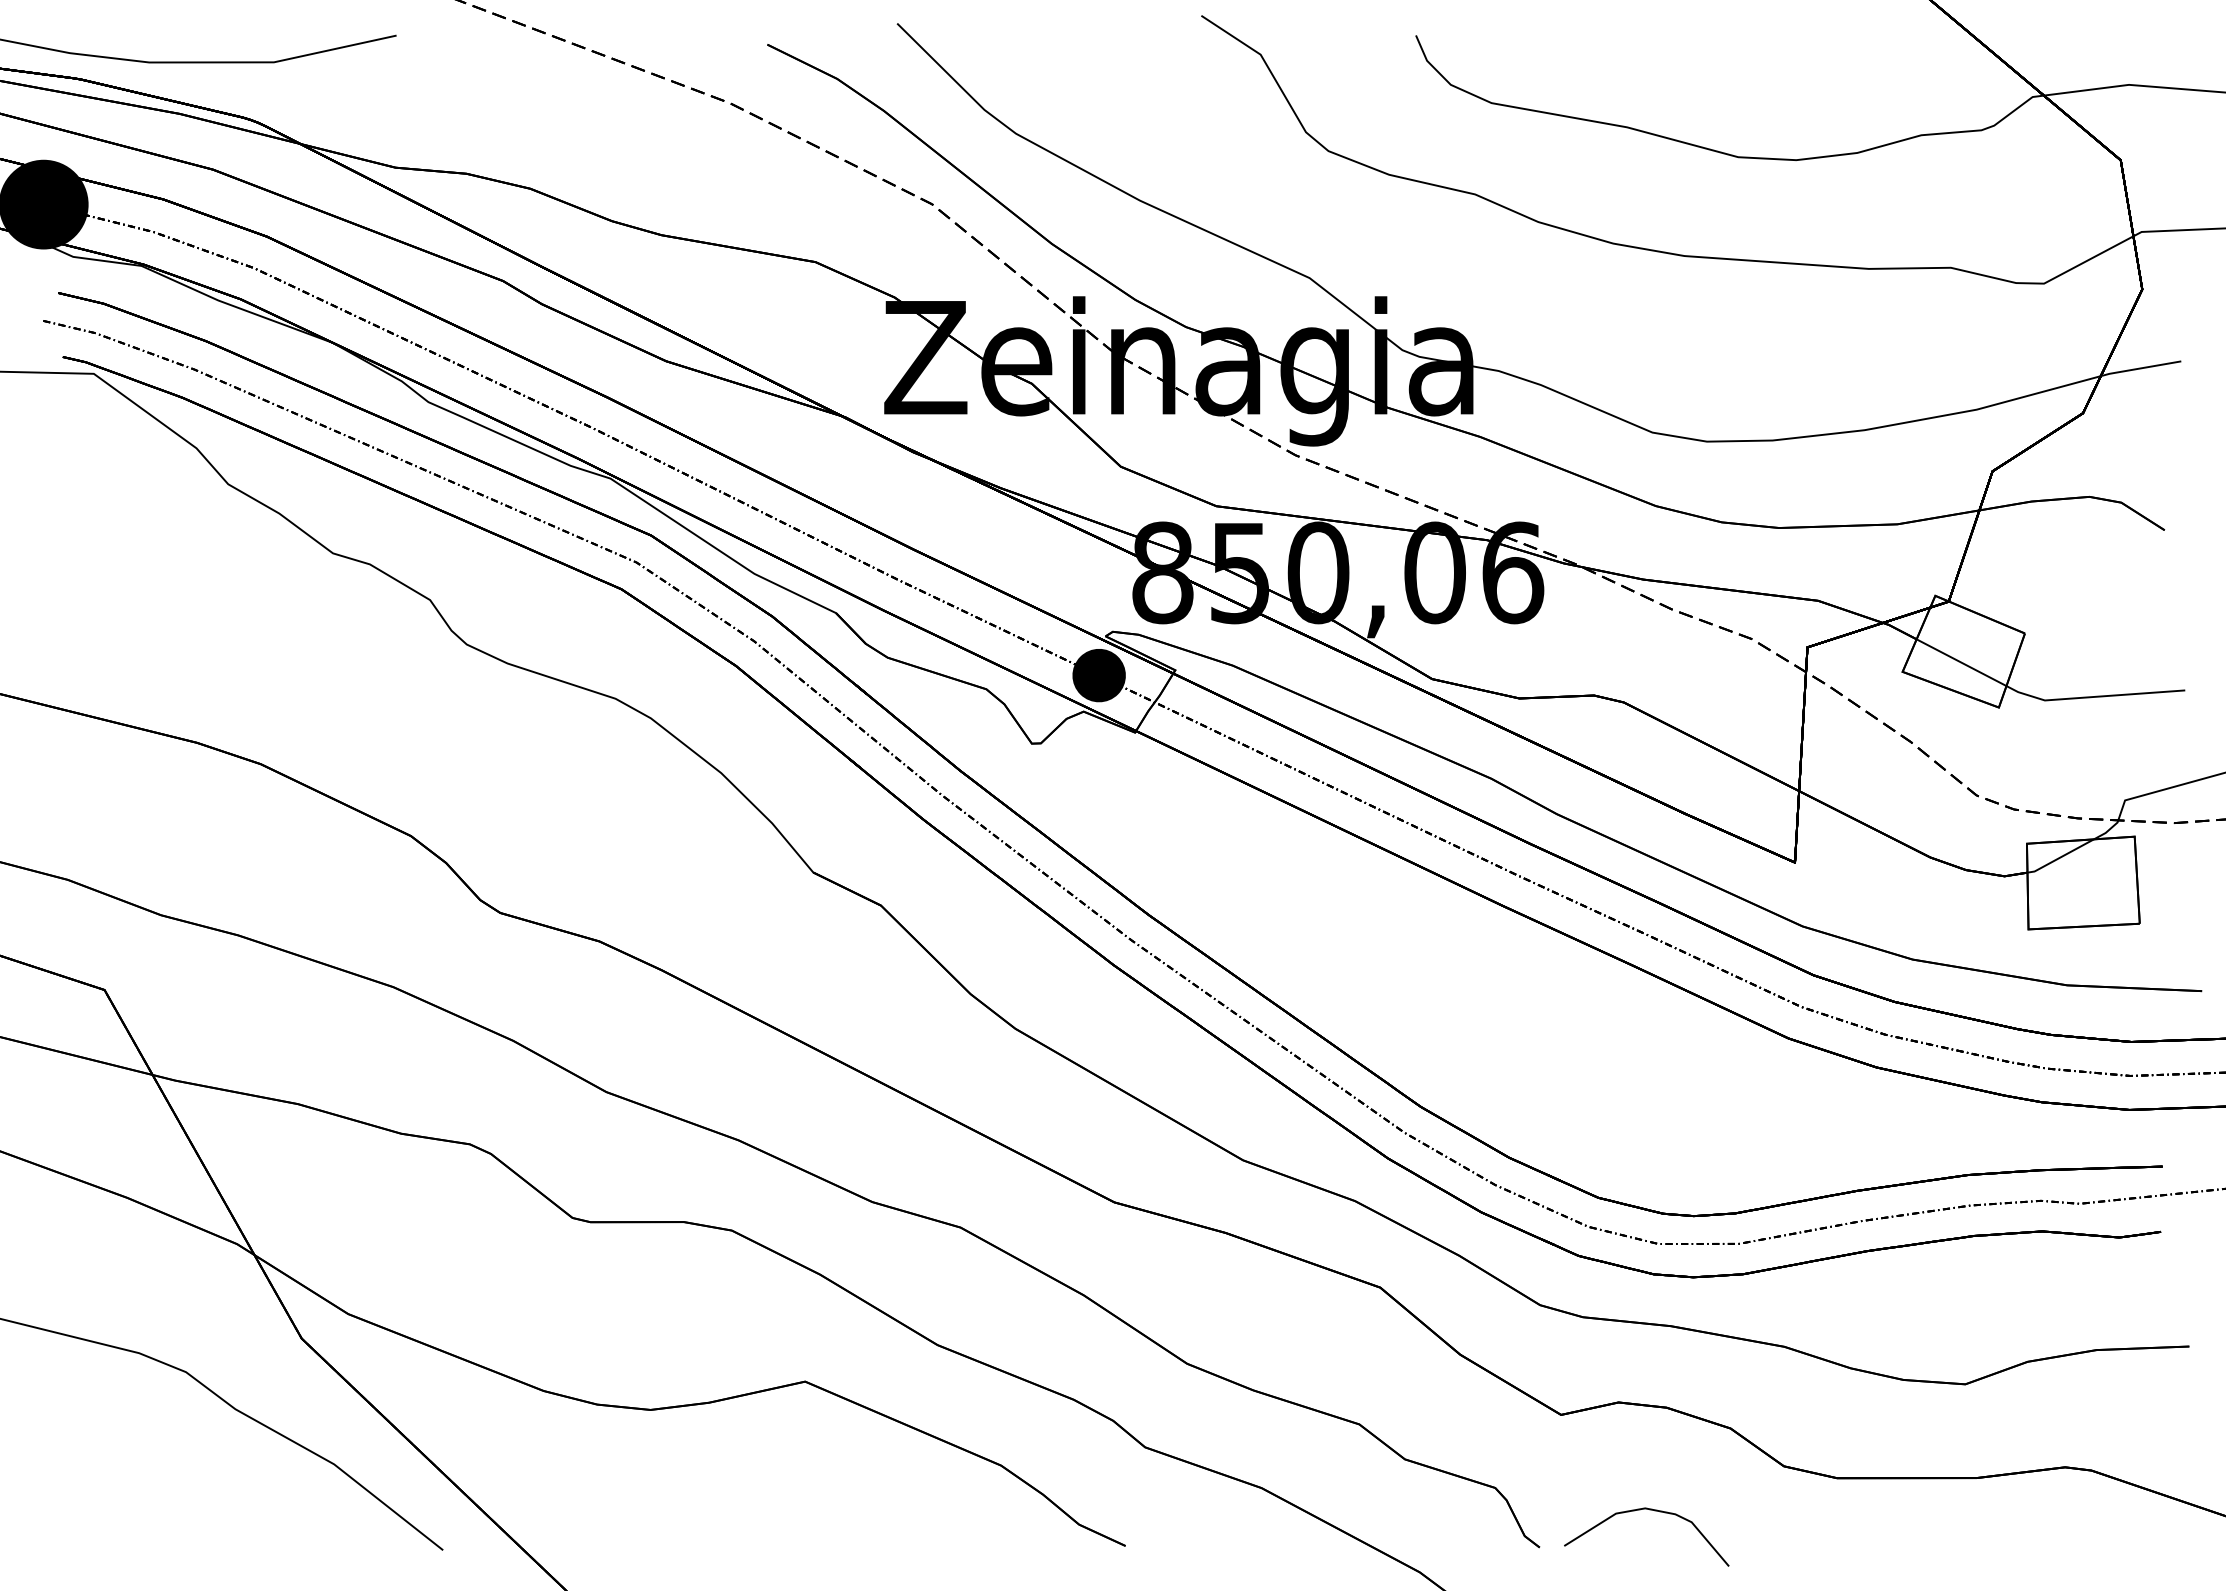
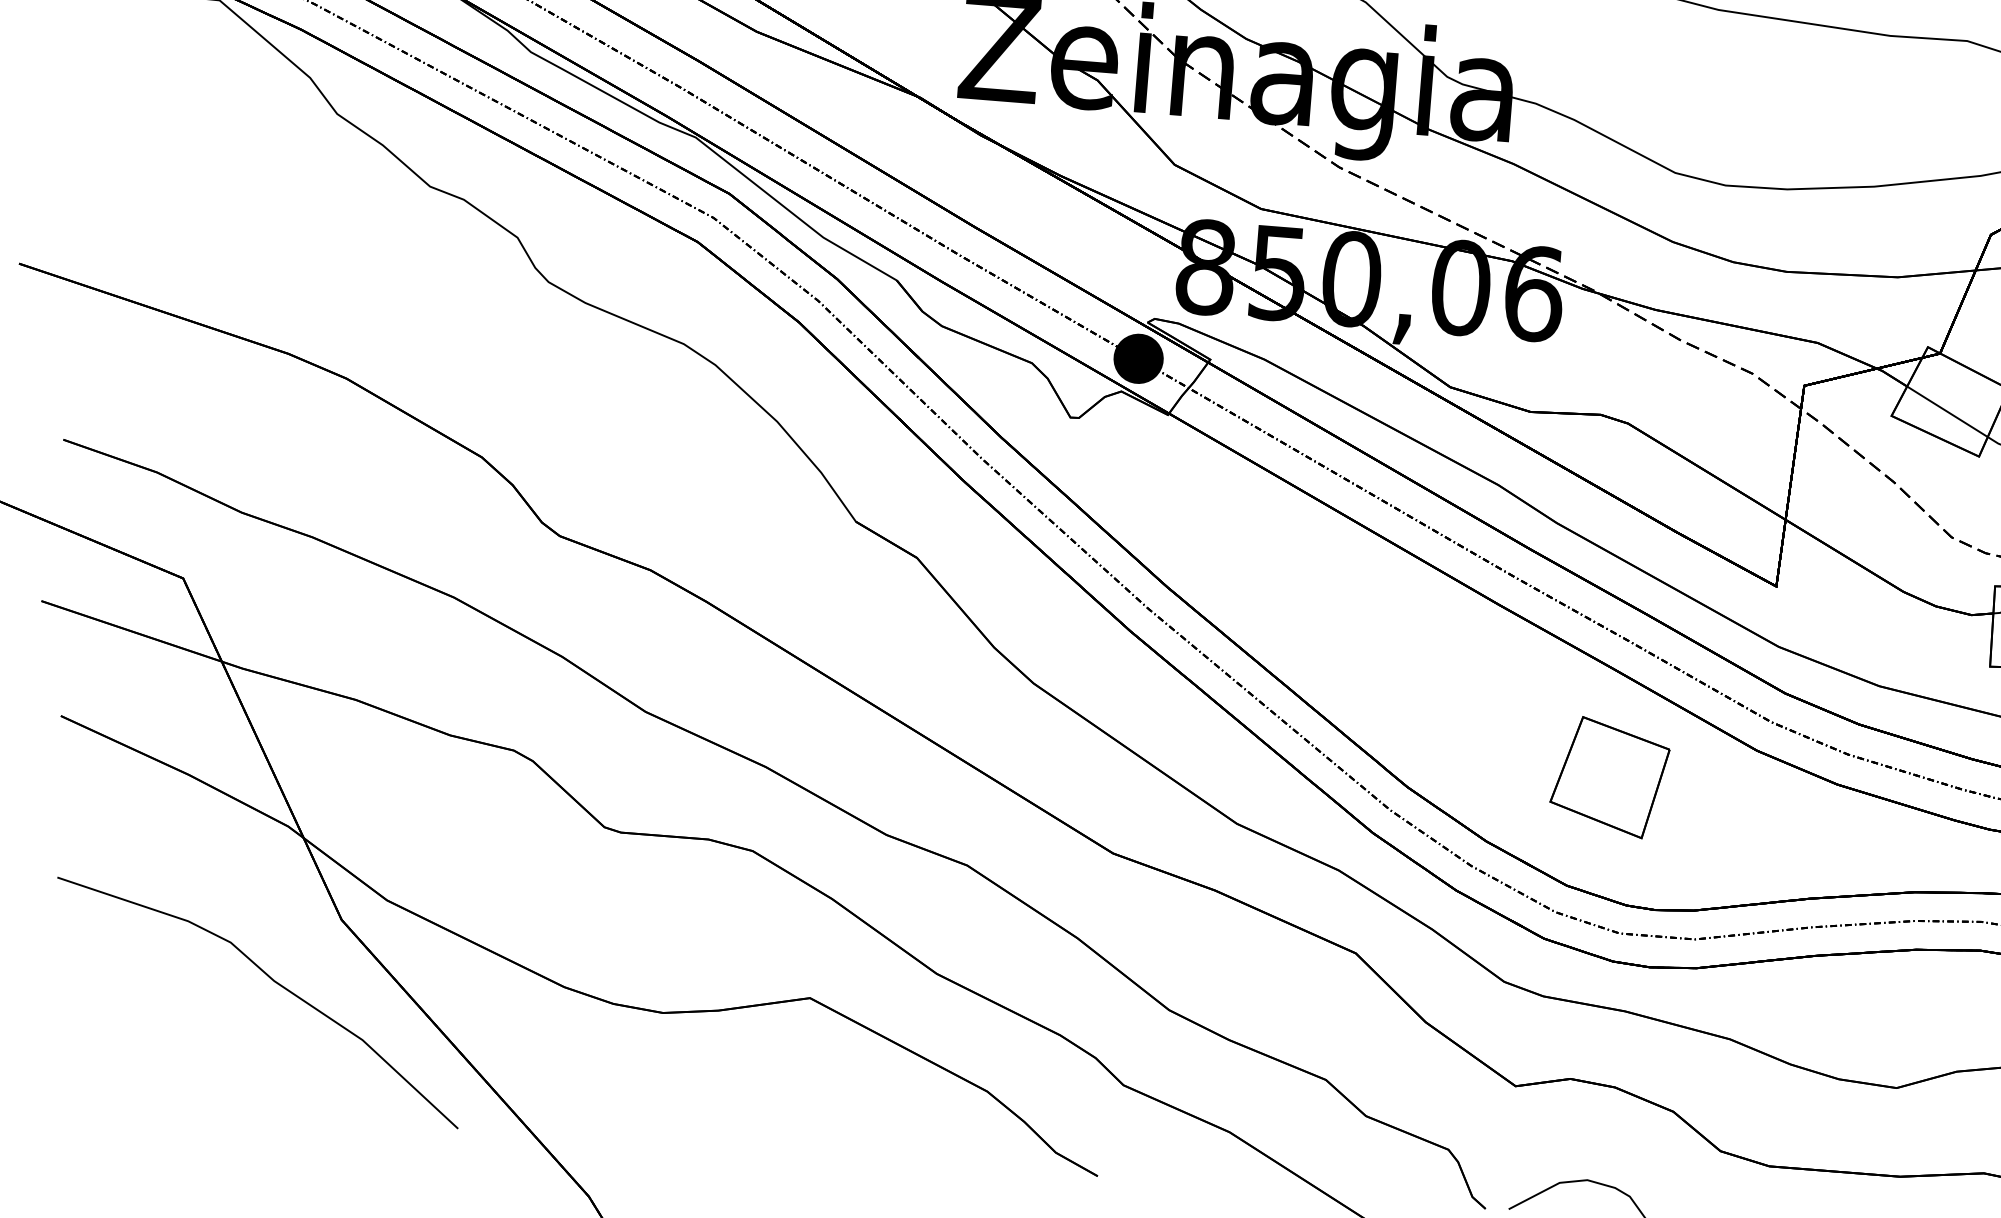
part: (1634, 1079) -> (1609, 777), added

